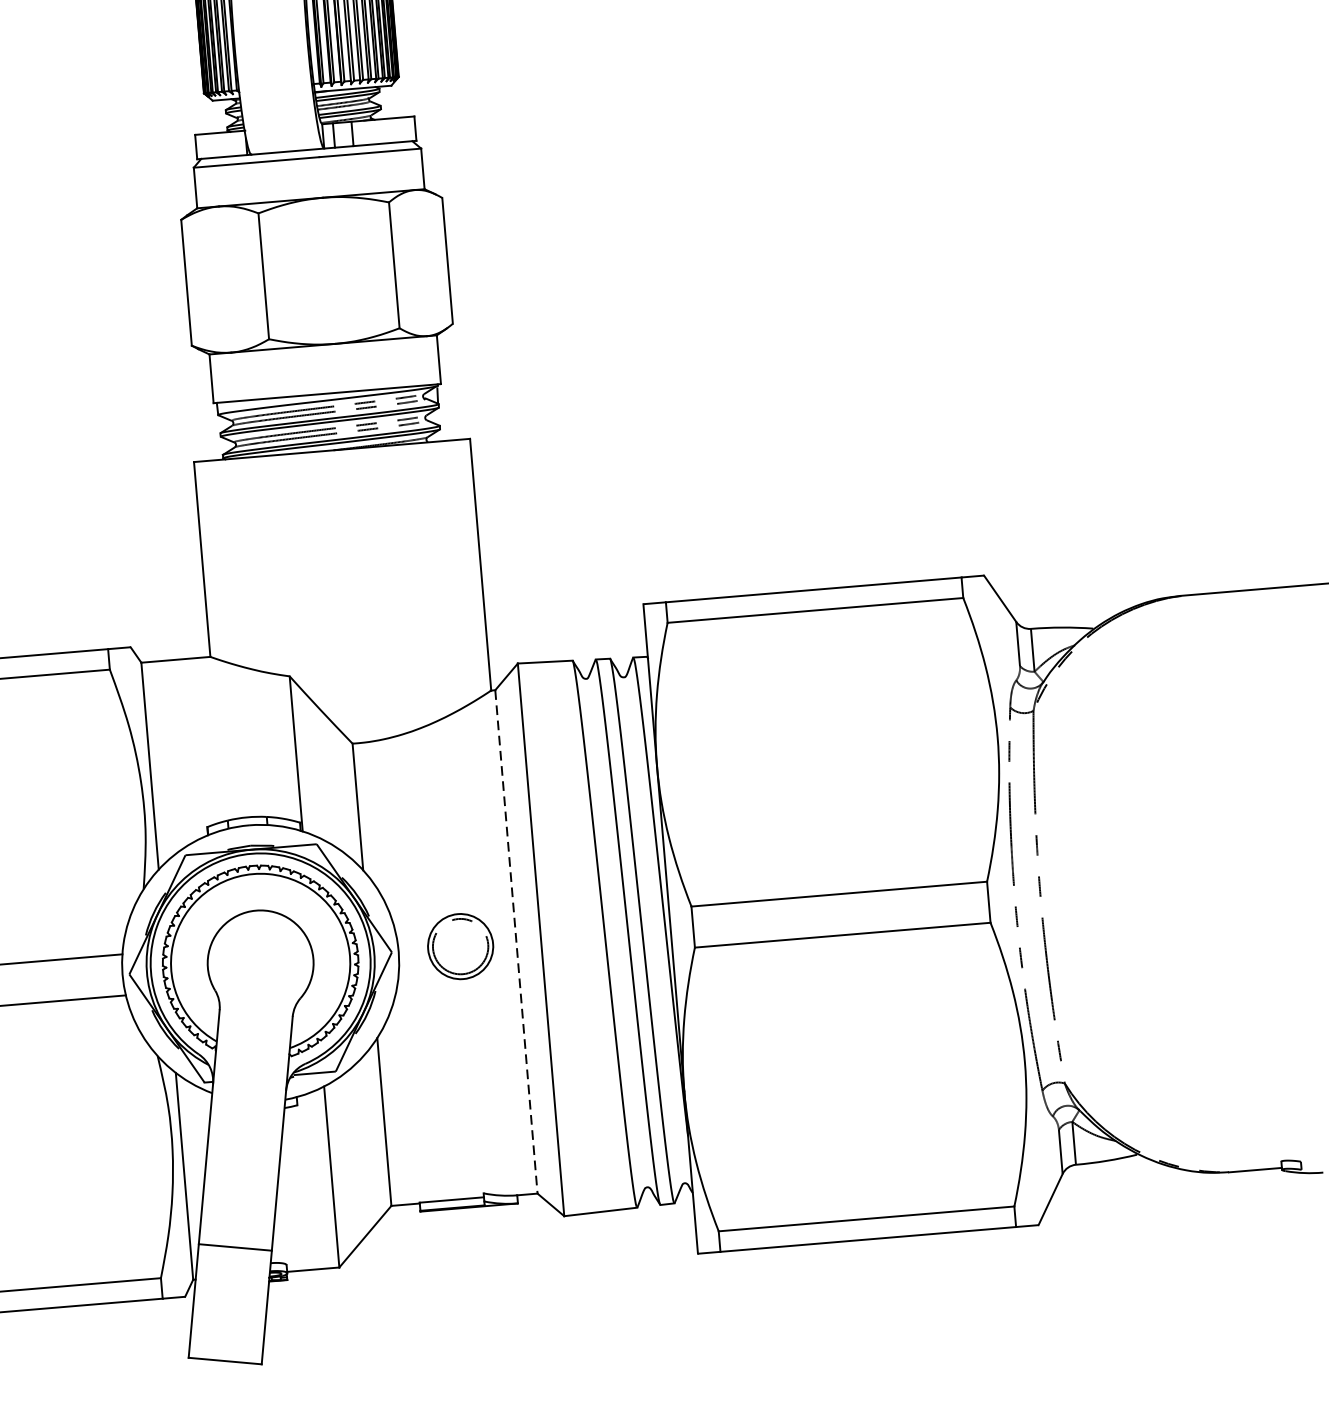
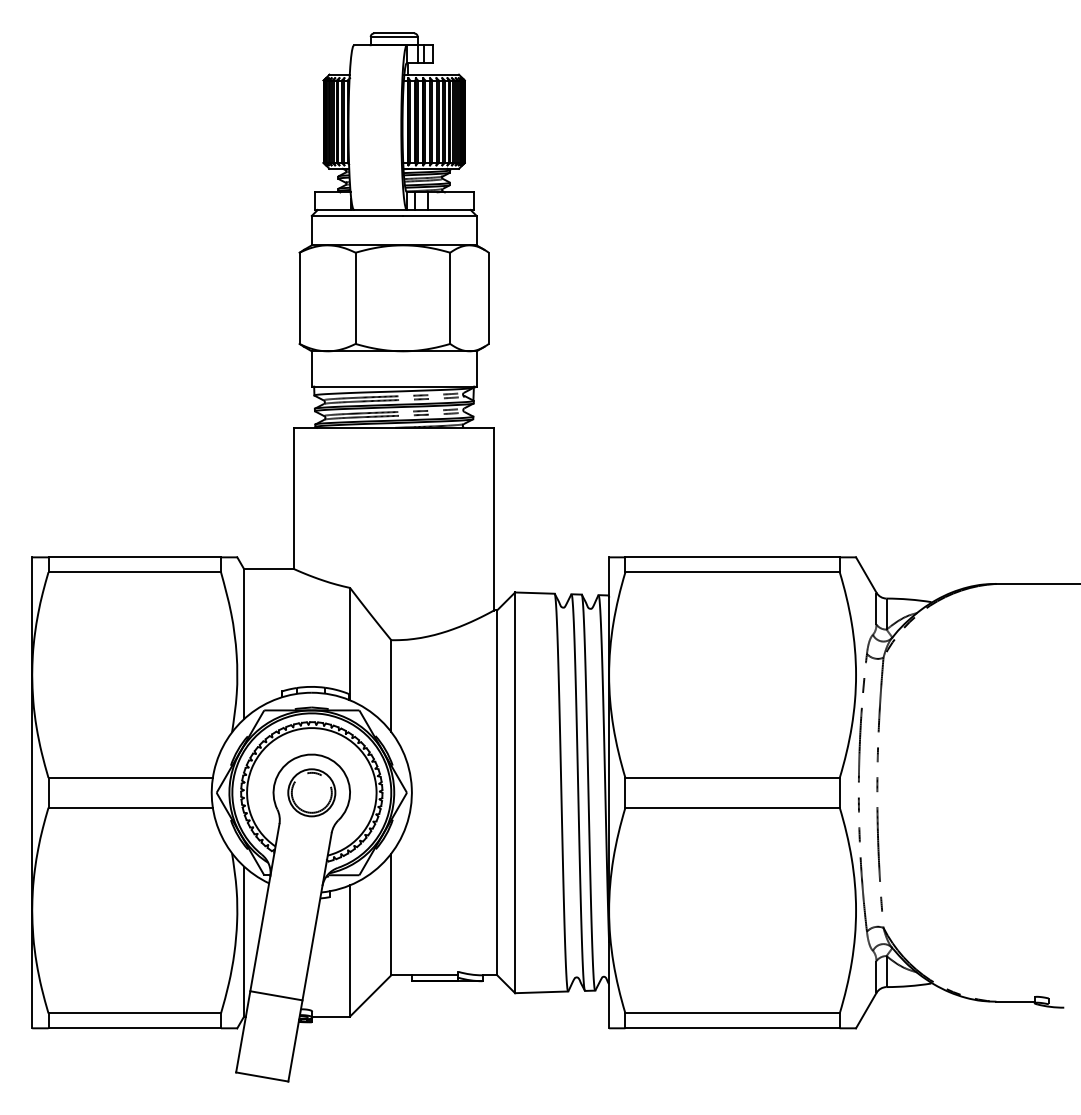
line: (516, 942) -> (497, 793), dashed -> solid
part: (460, 946) -> (311, 792), moved

